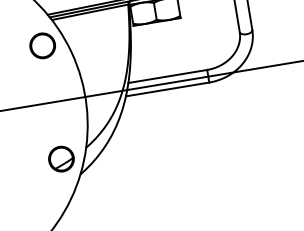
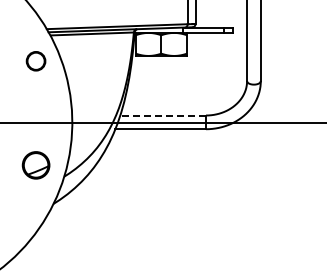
part: (42, 46) -> (35, 61), size x0.7
line: (168, 76) -> (163, 115), solid -> dashed
part: (60, 159) -> (35, 165), moved

